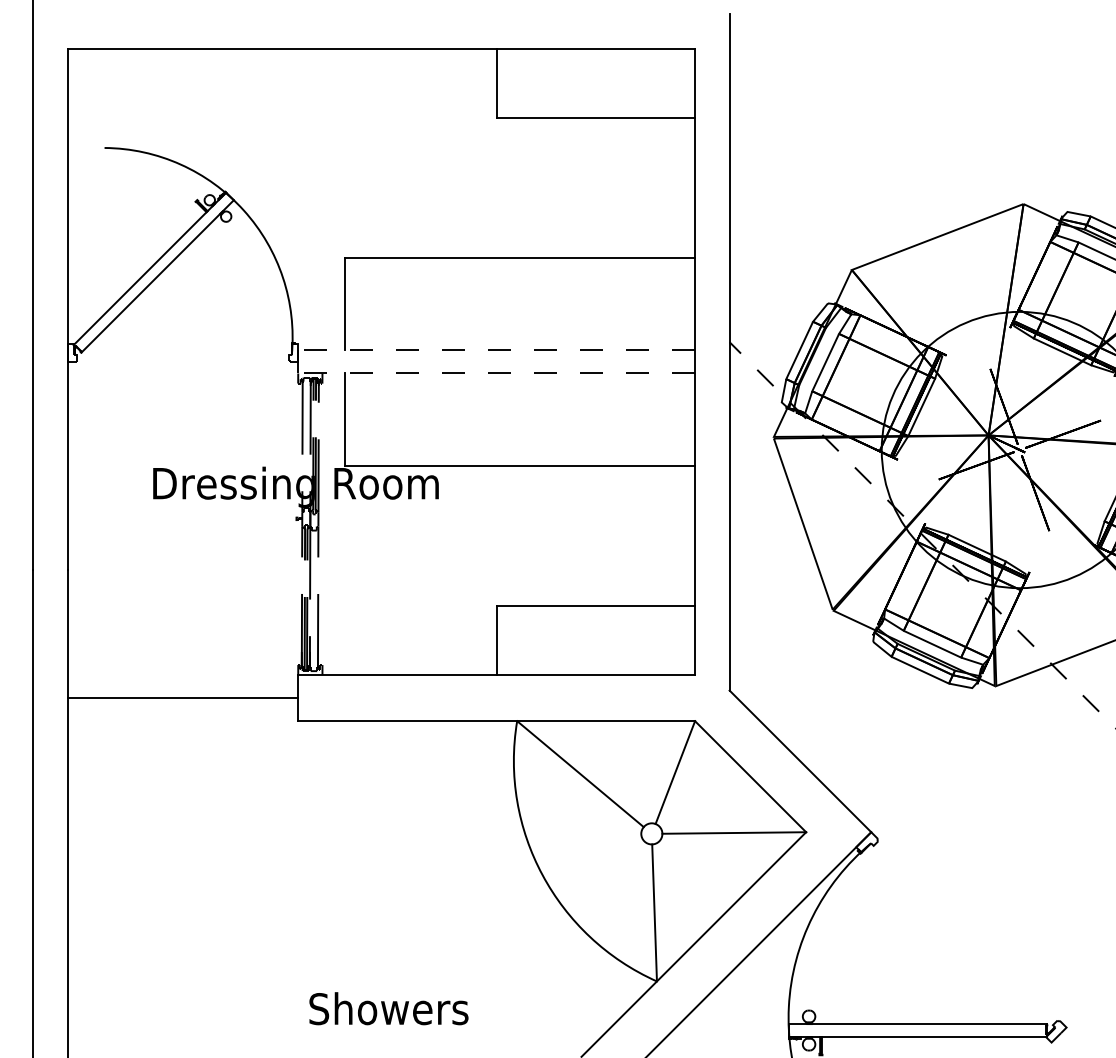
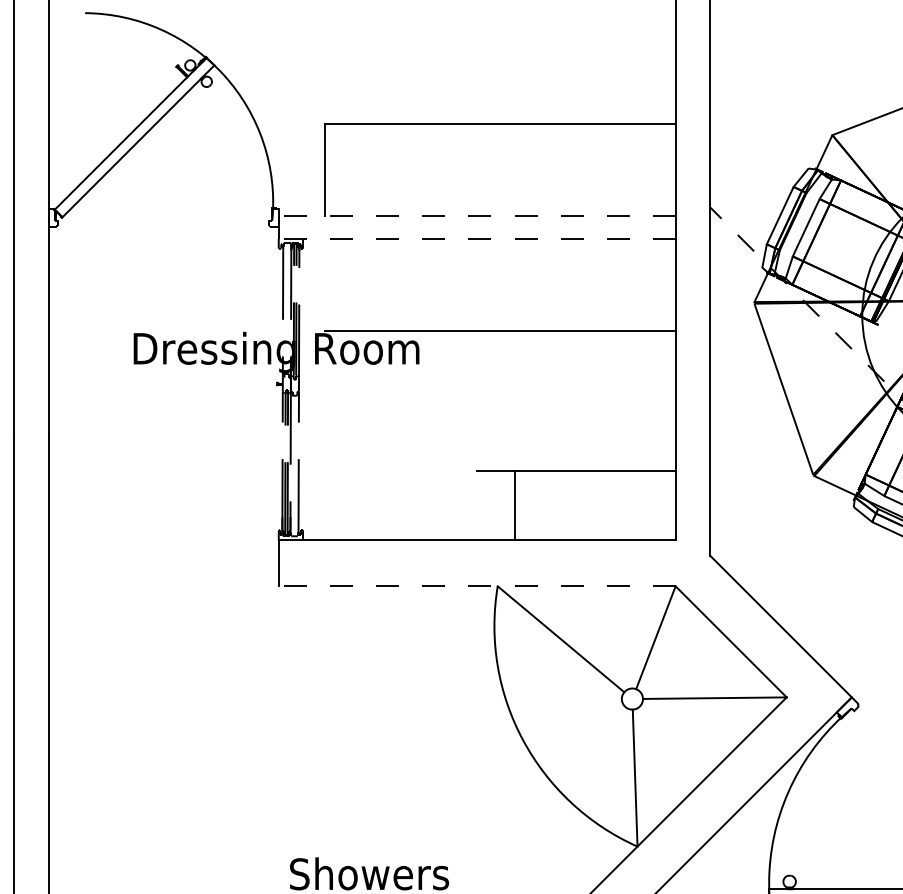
line: (344, 419) -> (325, 284), removed
line: (496, 640) -> (515, 505), moved
line: (183, 698) -> (164, 563), removed
line: (496, 721) -> (477, 586), solid -> dashed

